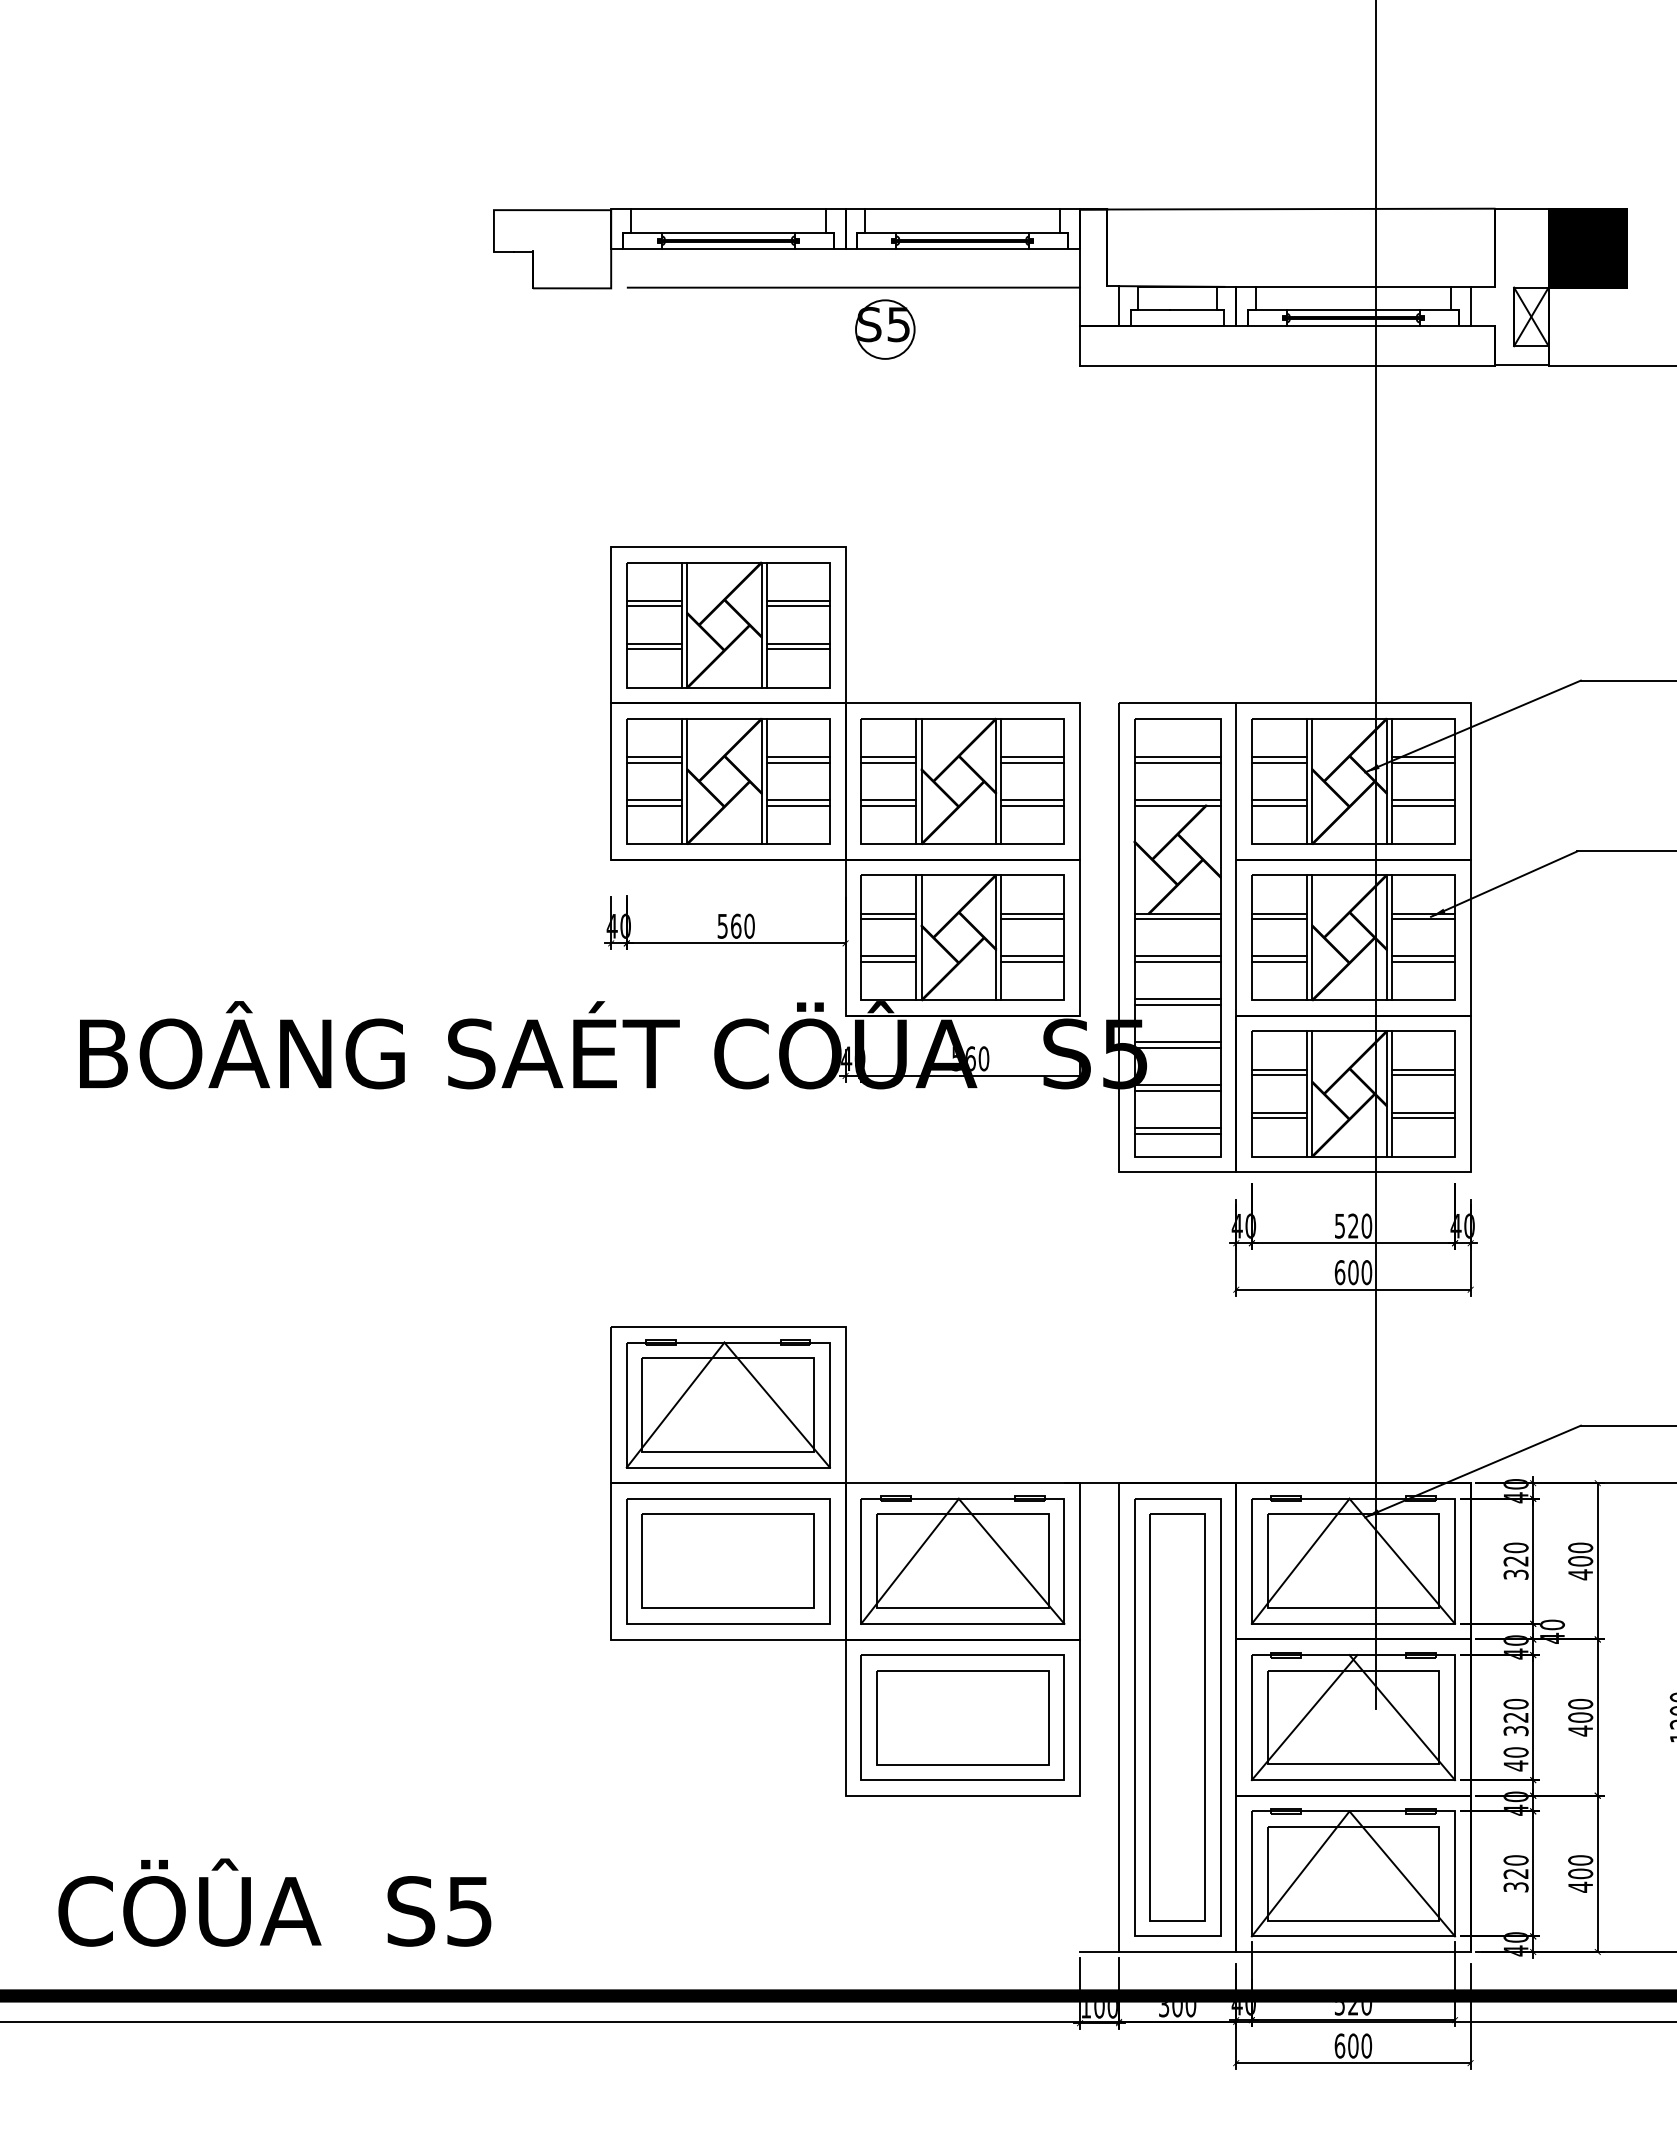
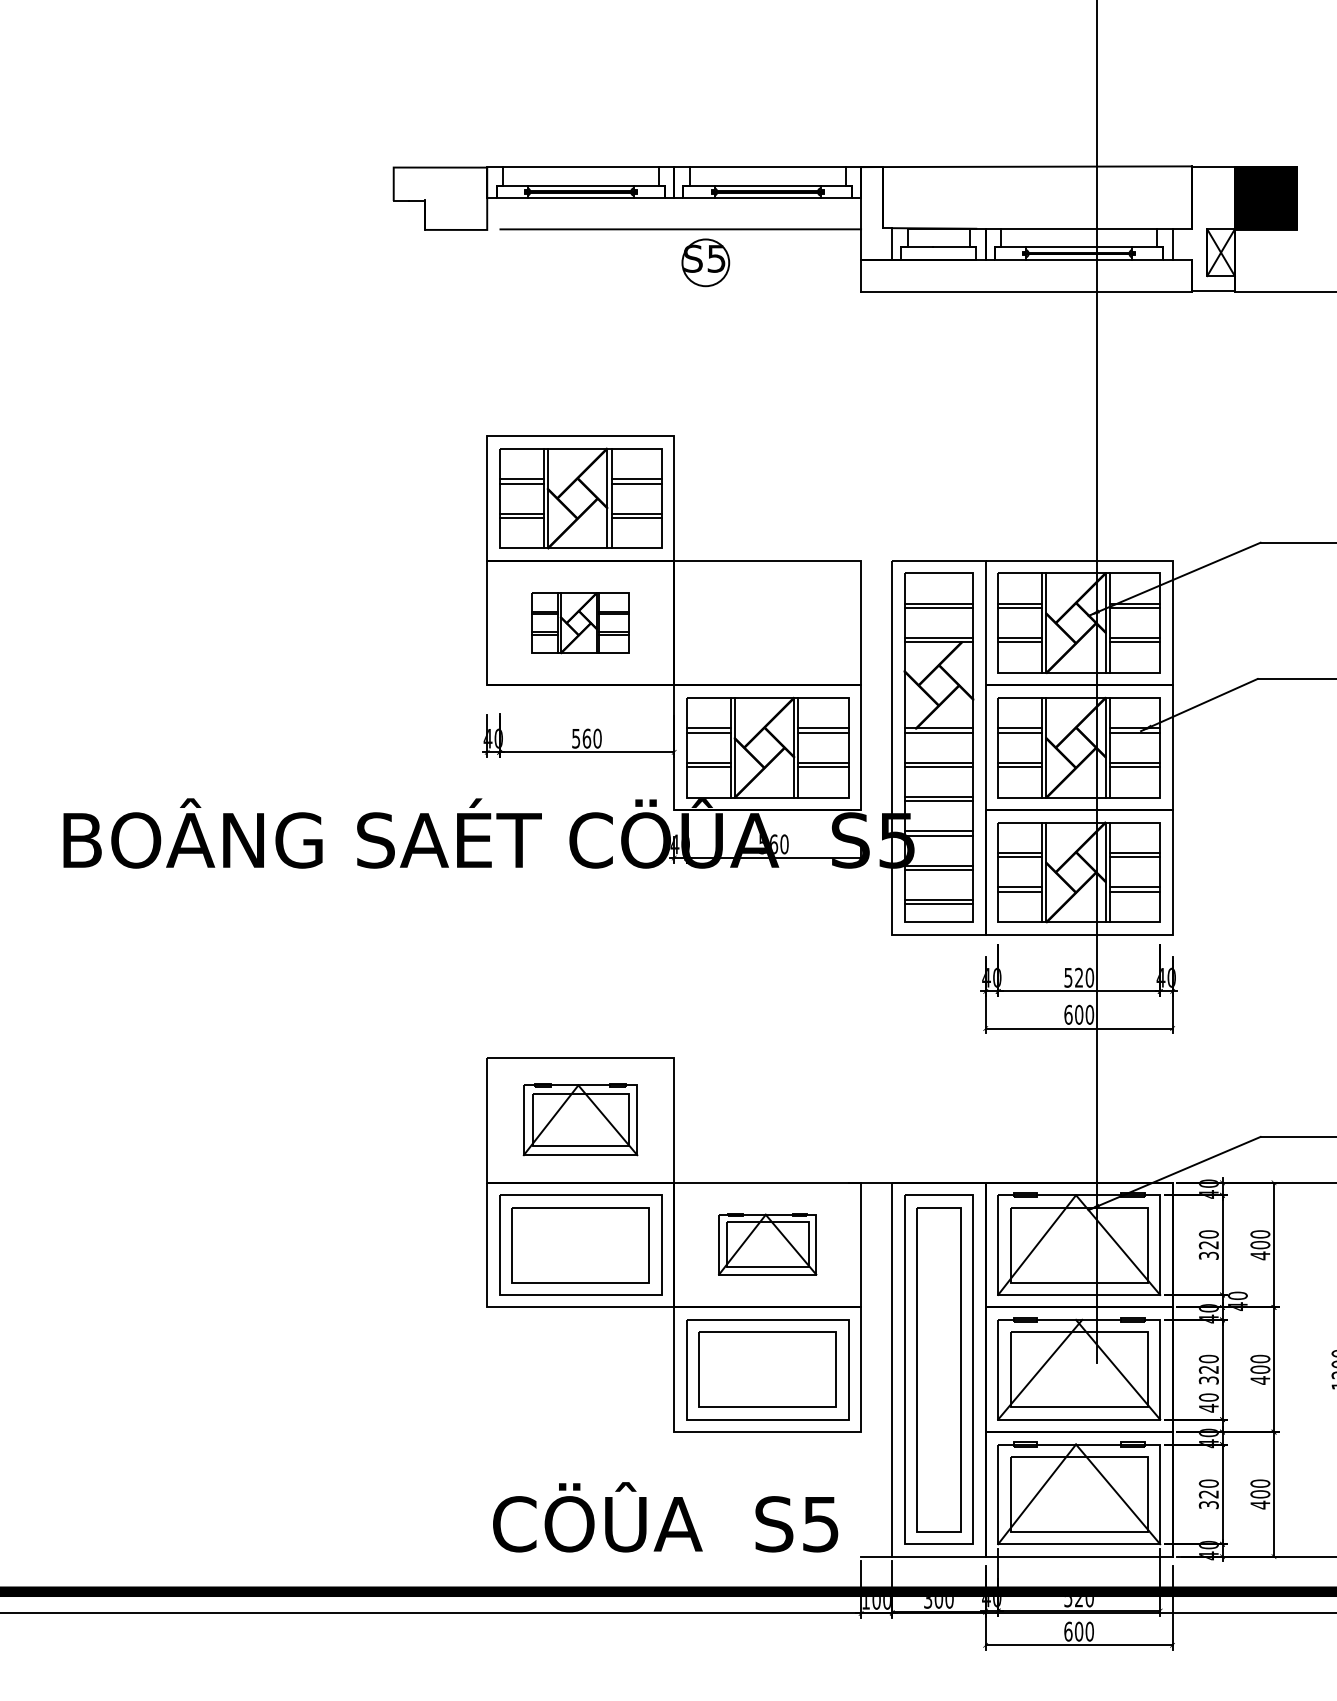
part: (962, 780) -> (767, 622), removed
part: (728, 781) -> (580, 623), size x0.6
part: (727, 1403) -> (579, 1119), size x0.7
part: (962, 1559) -> (767, 1243), size x0.6
text: (274, 1902) -> (665, 1517), moved

